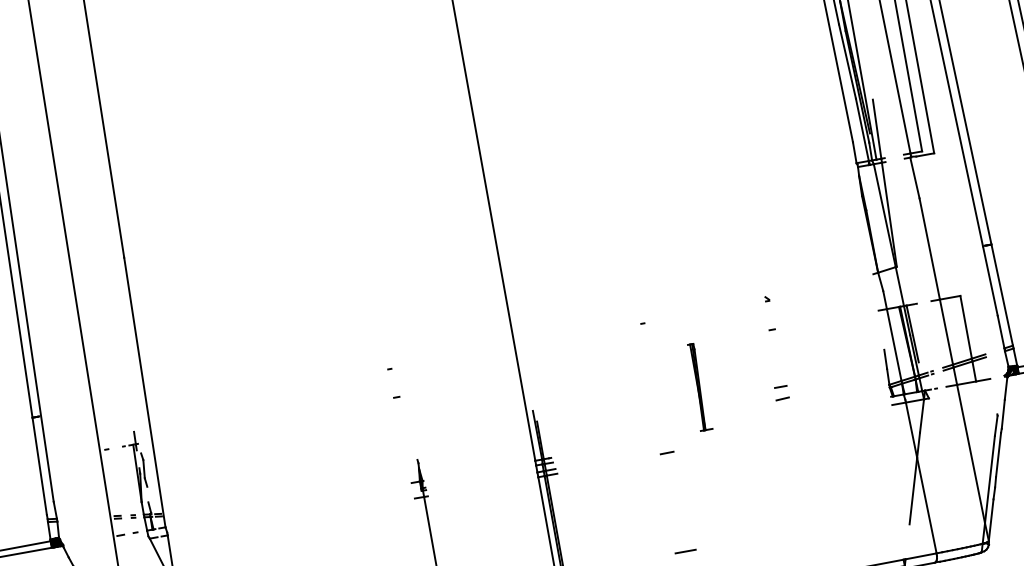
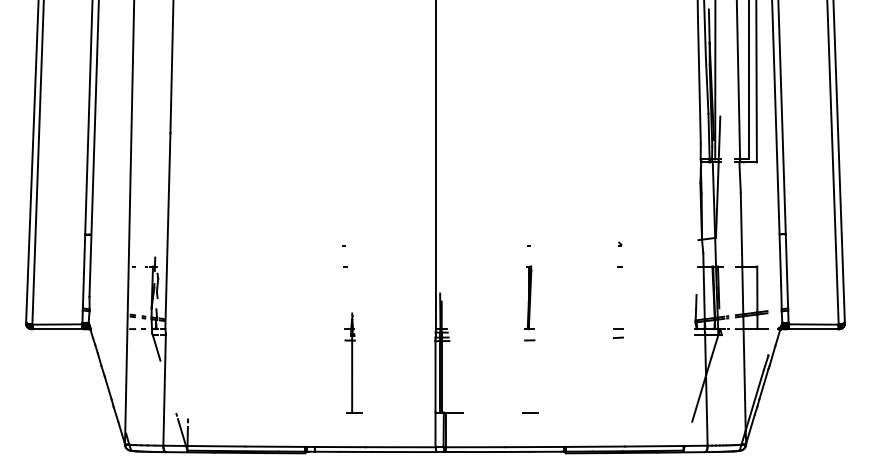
part: (698, 386) -> (529, 297), moved
part: (781, 392) -> (618, 333), moved

